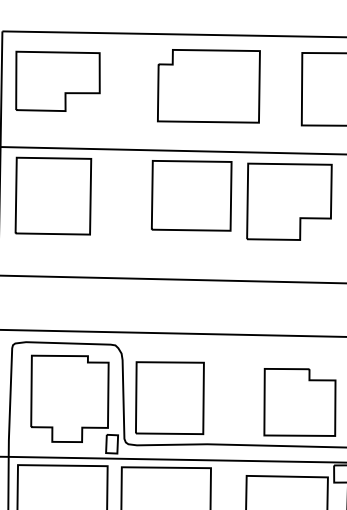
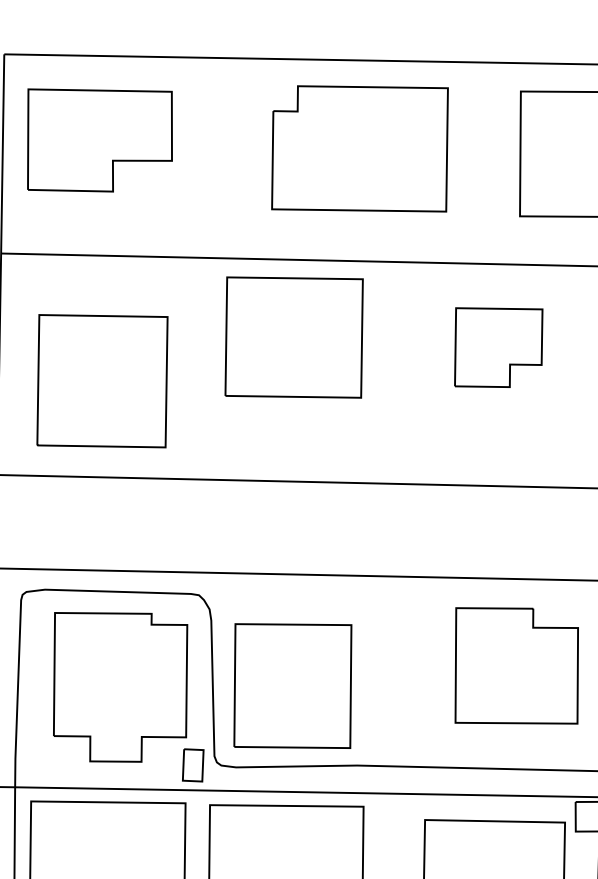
part: (53, 195) -> (102, 380), moved
part: (191, 195) -> (293, 337), moved
part: (289, 201) -> (498, 347), size x0.6
part: (299, 402) -> (516, 666), moved

